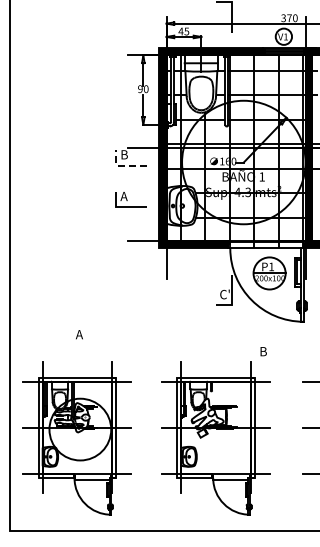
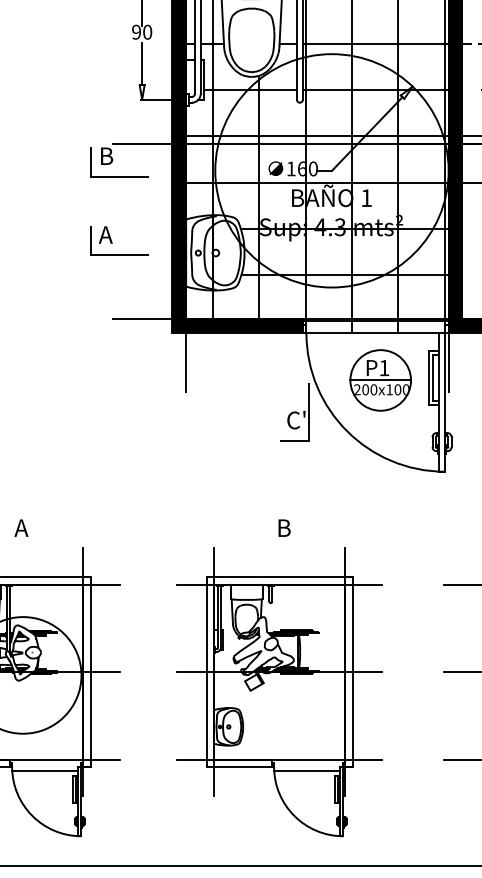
line: (123, 165) -> (104, 176), dashed -> solid
text: (79, 334) -> (21, 527), moved
text: (263, 351) -> (284, 527), moved

